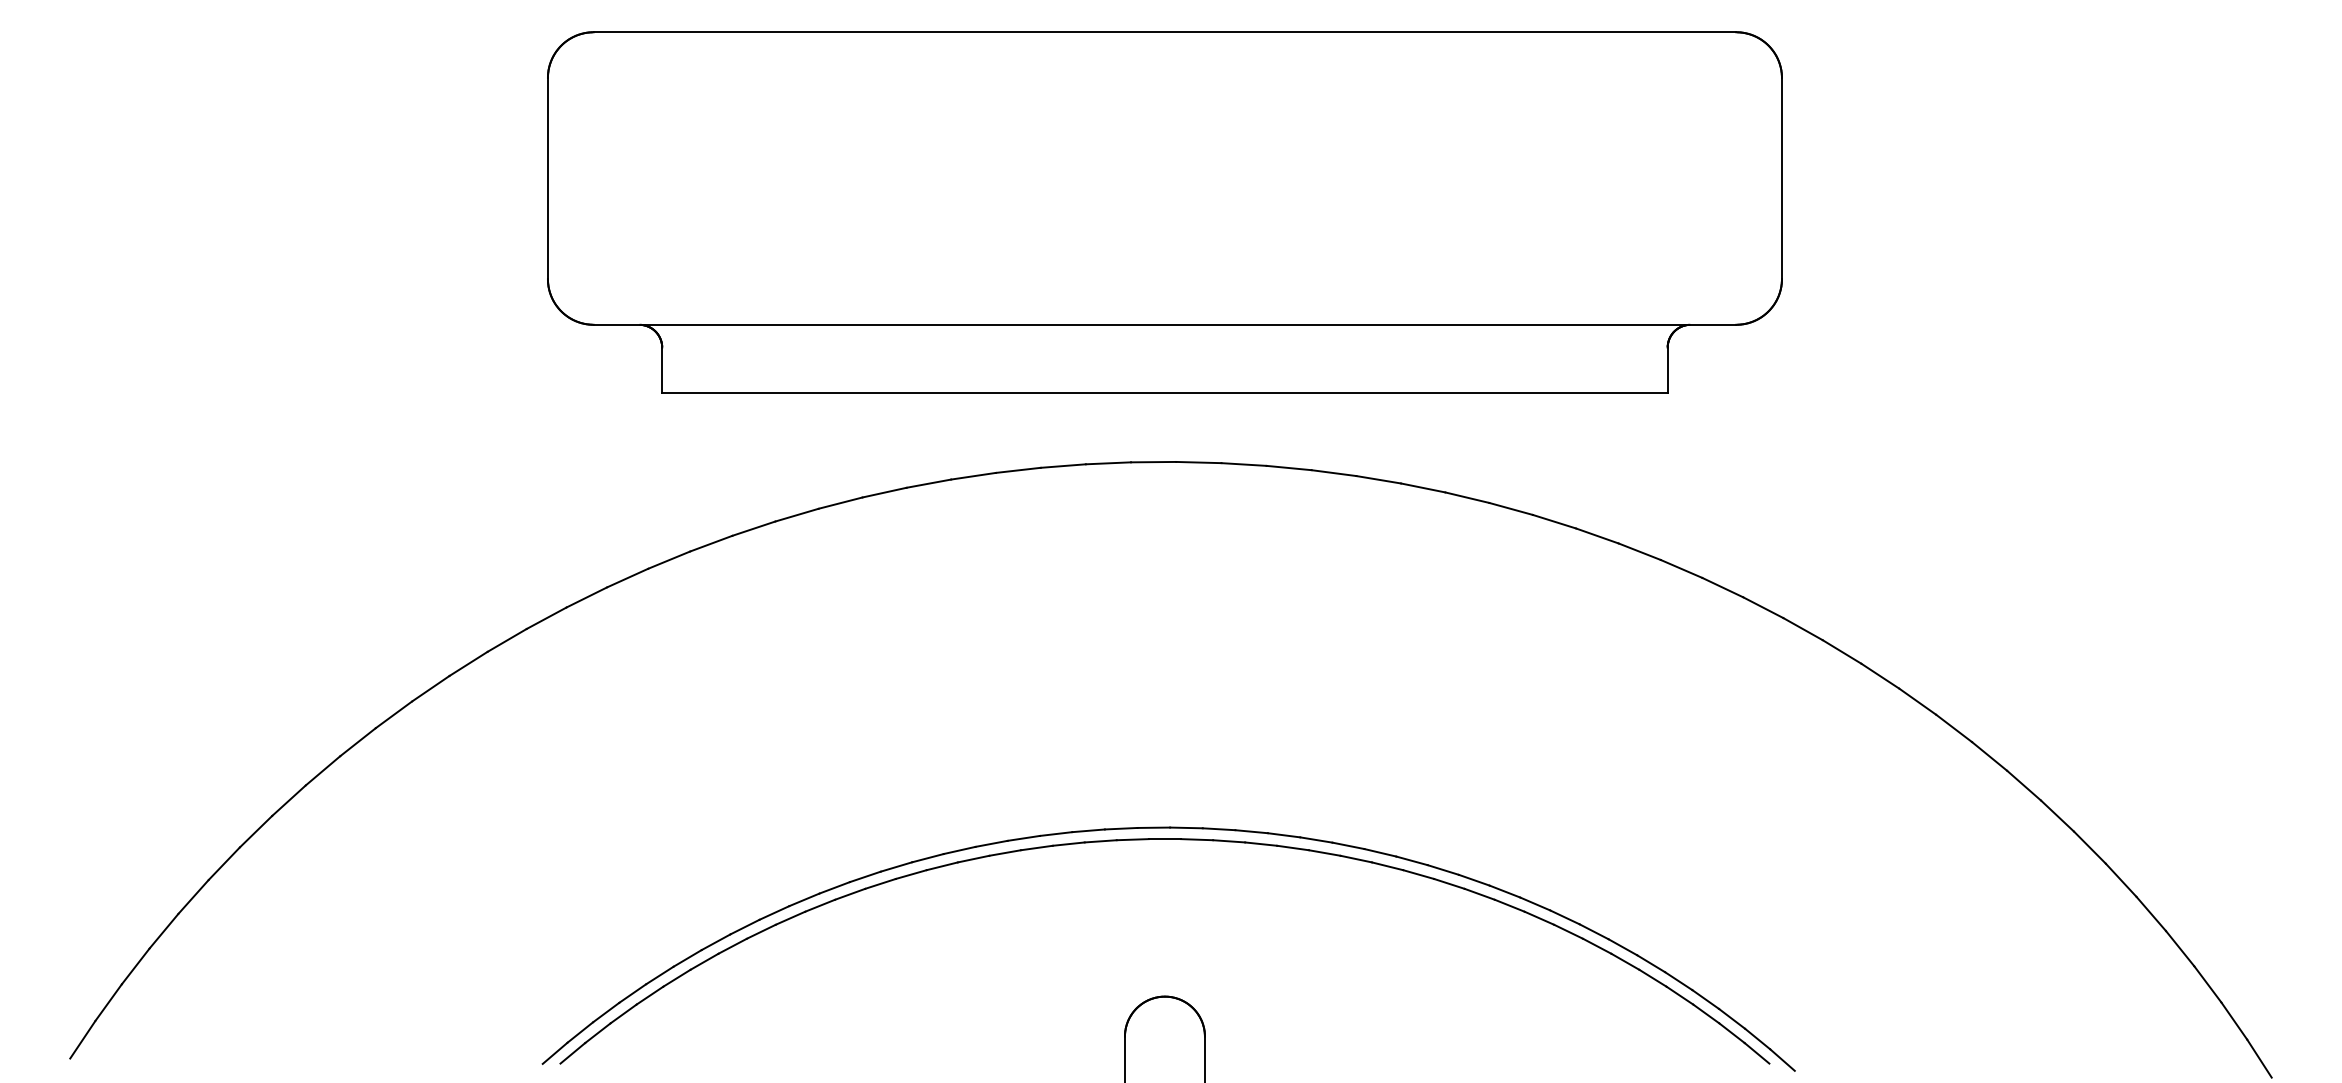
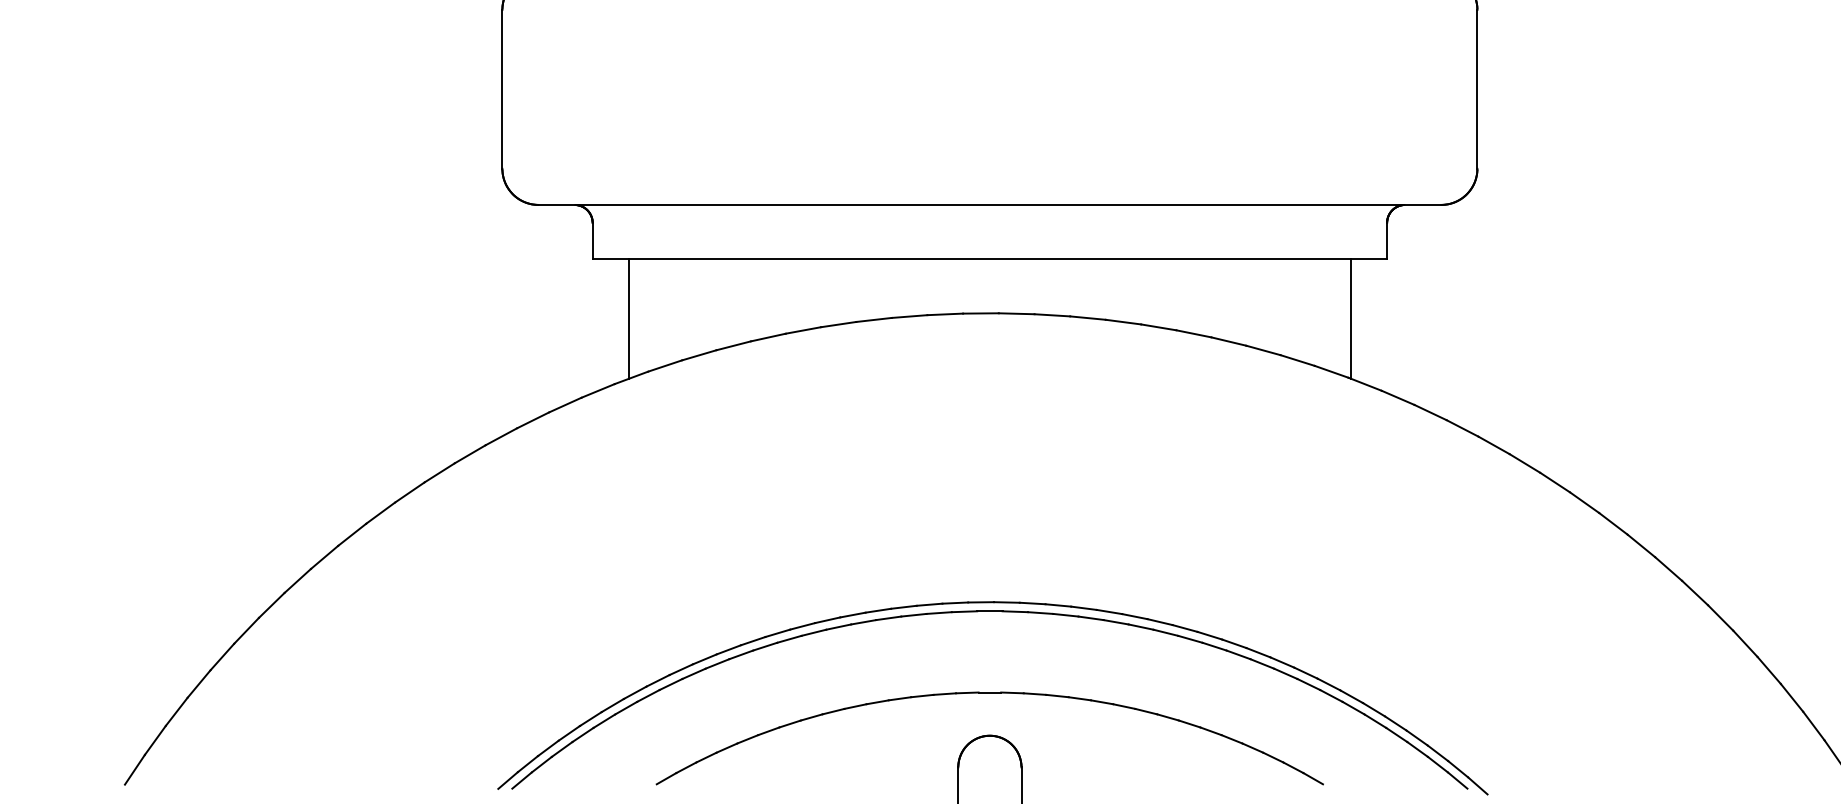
line: (707, 468) -> (628, 318), added
line: (1622, 468) -> (1351, 318), added
part: (1164, 942) -> (989, 692), added

